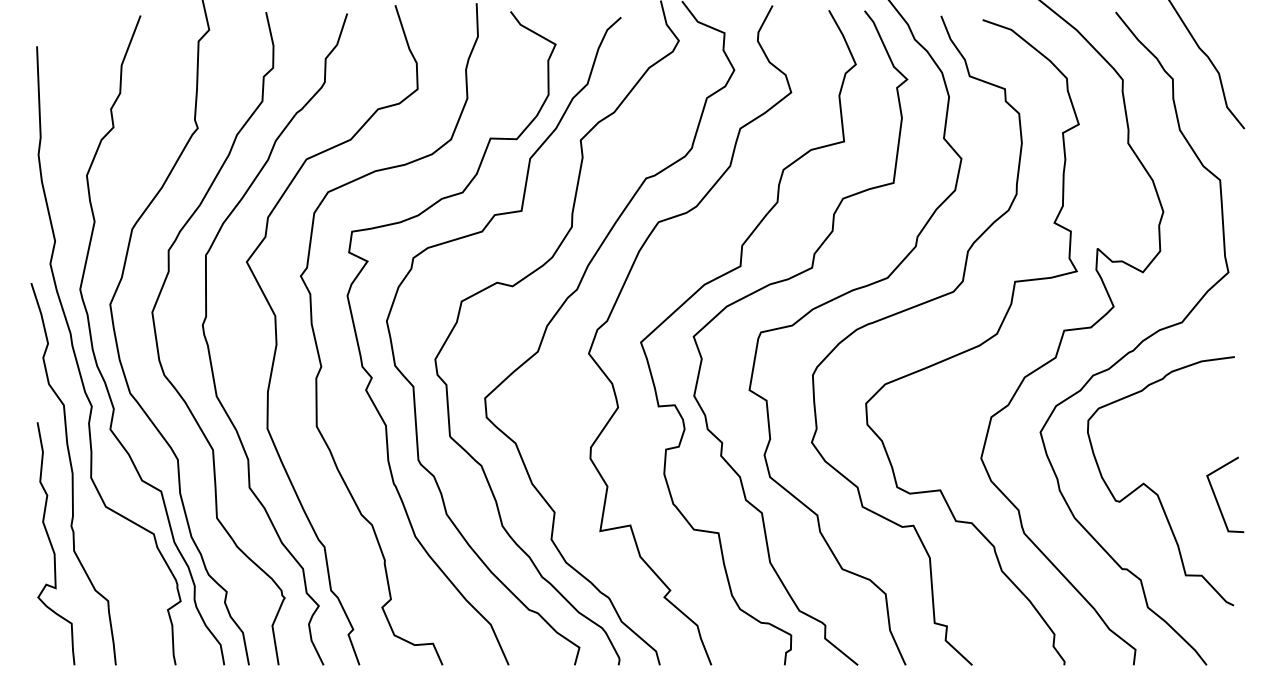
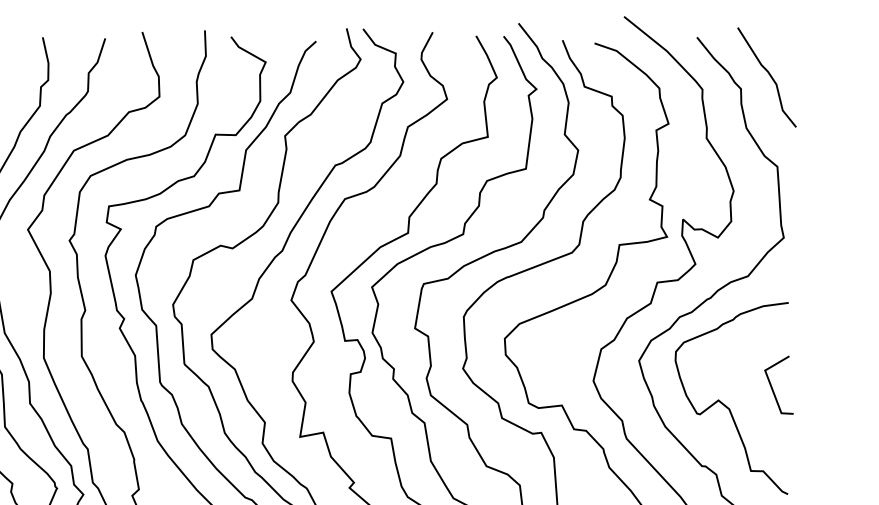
line: (1216, 496) -> (772, 386), moved

